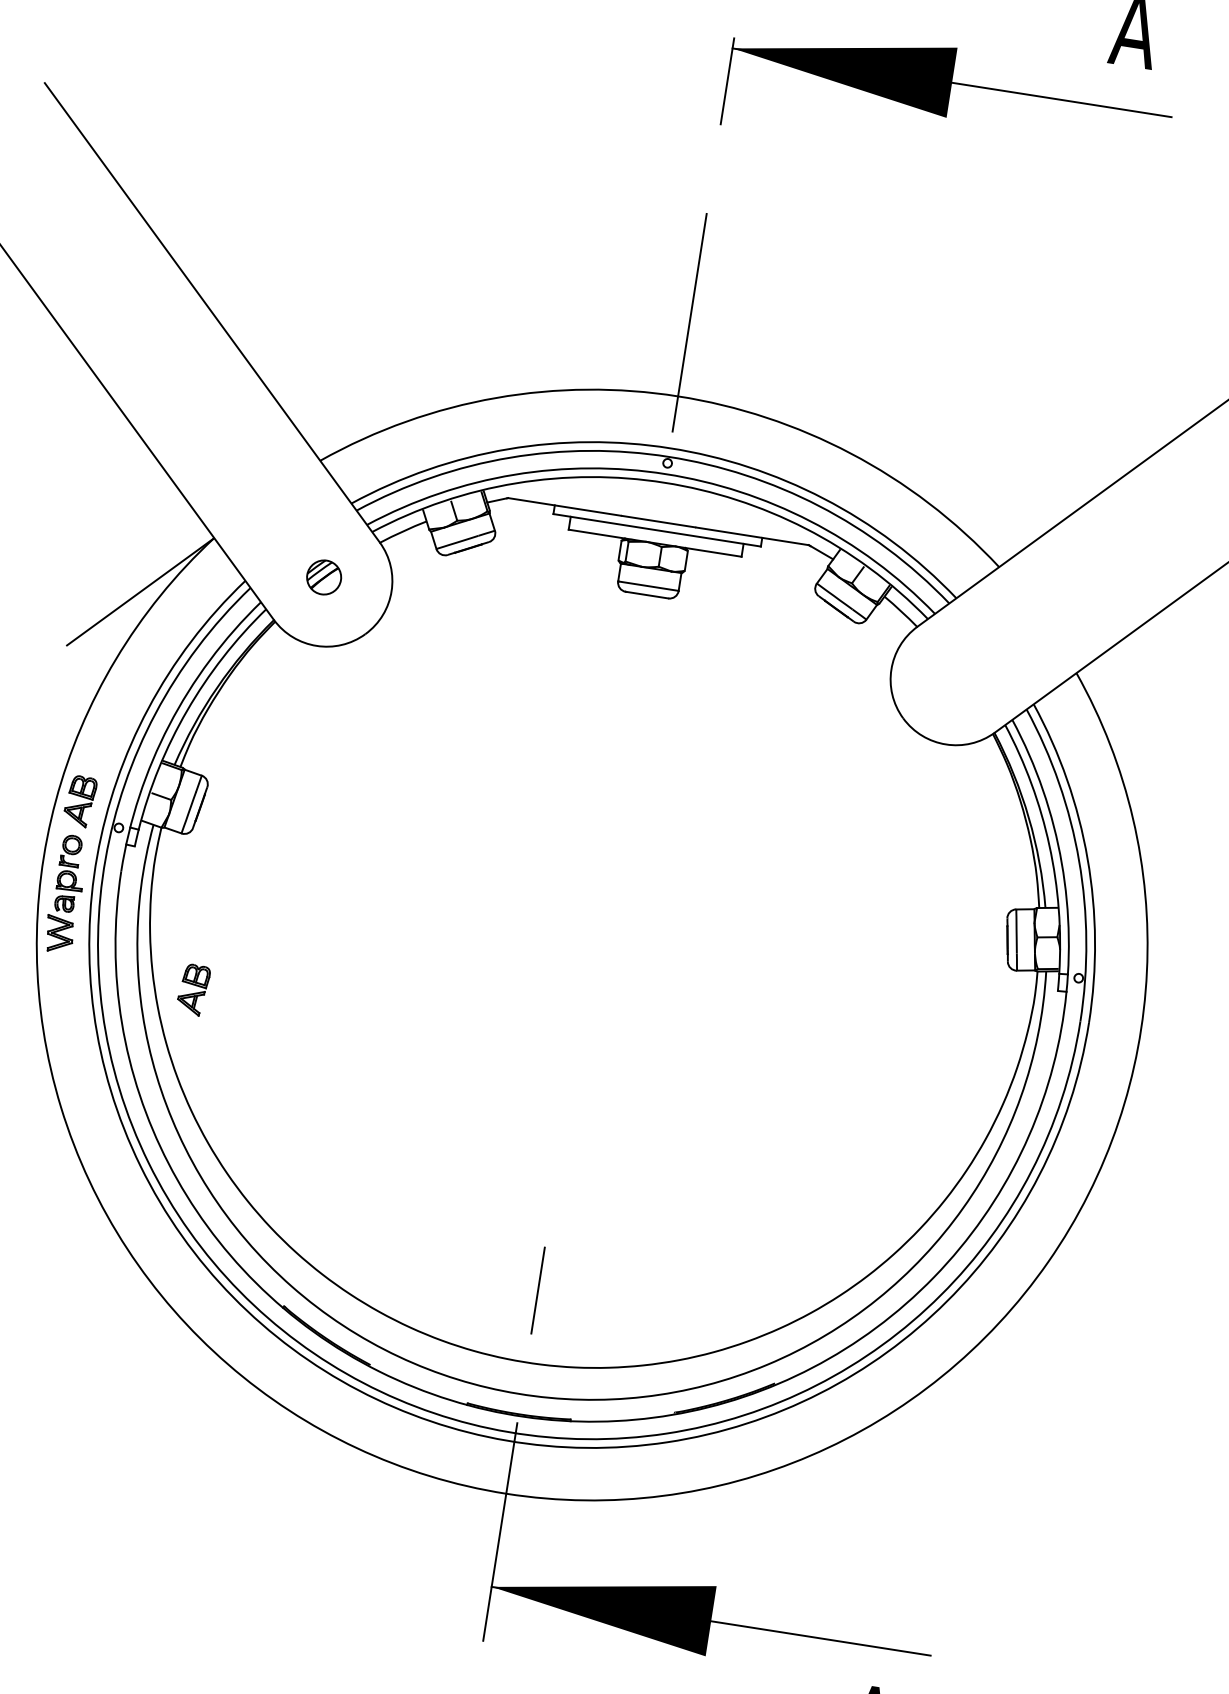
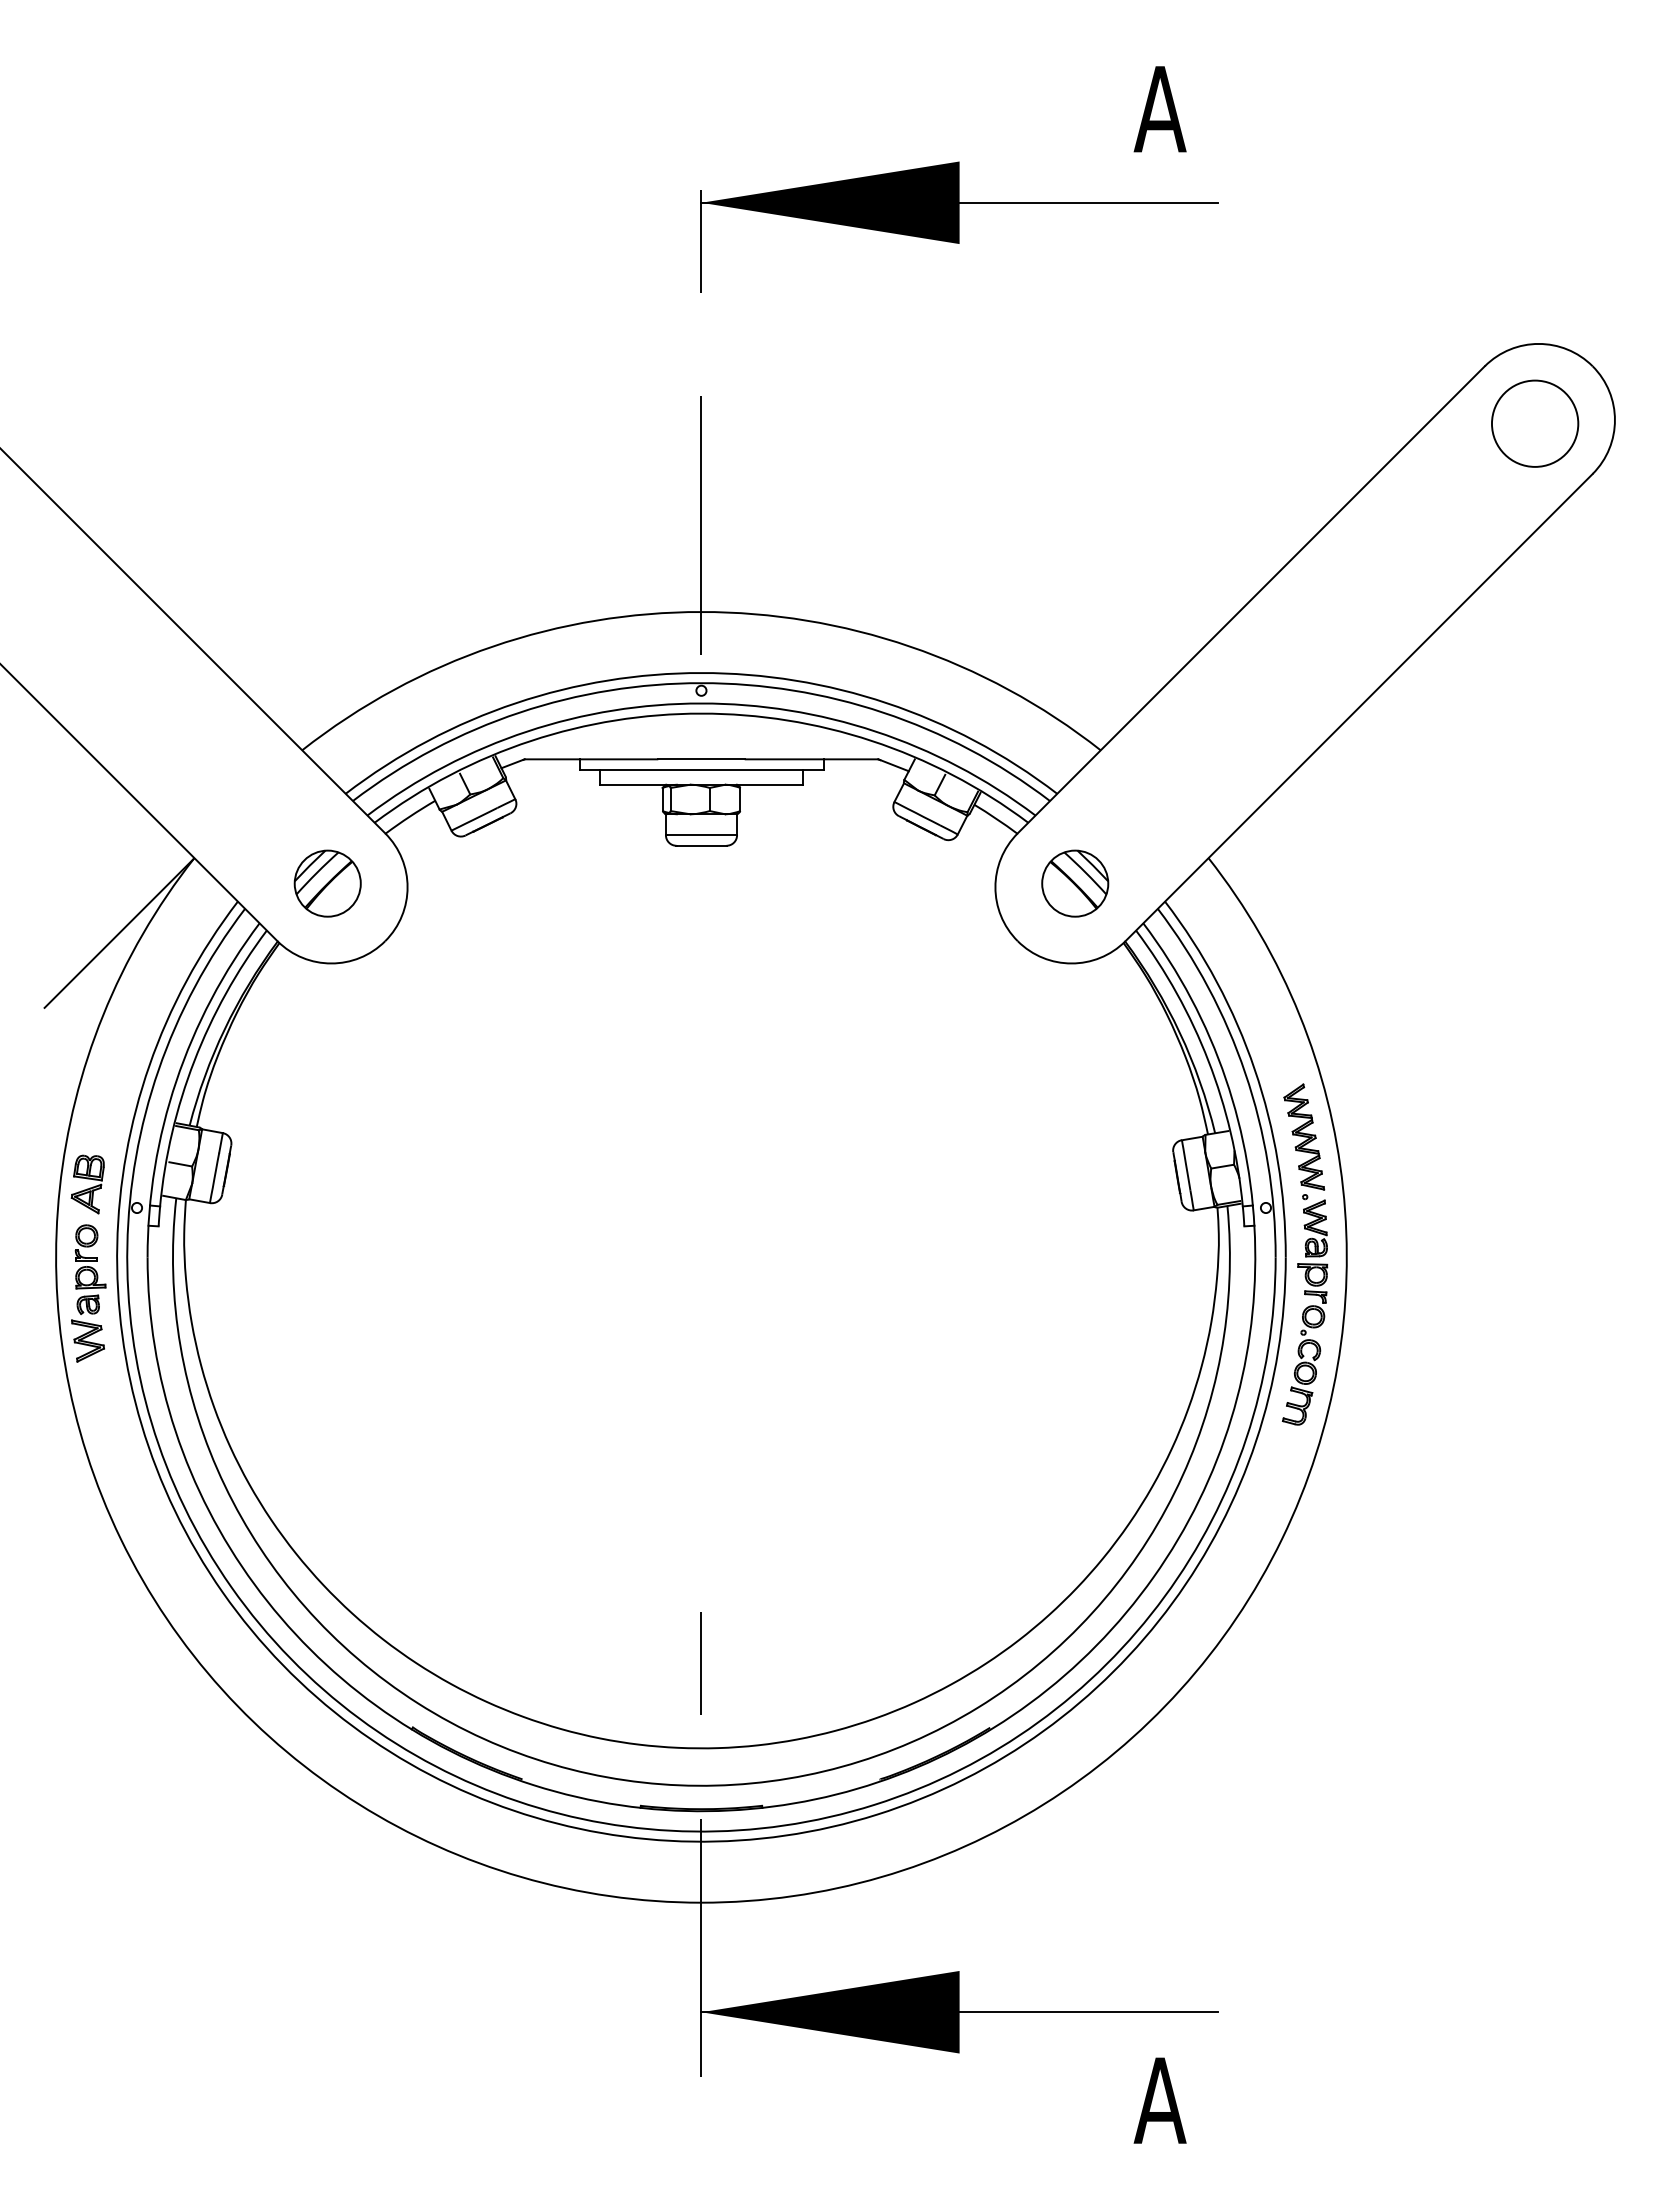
part: (324, 577) -> (327, 883), size x1.67
part: (960, 676) -> (1075, 883), added
part: (193, 989) -> (251, 1380), removed
part: (1105, 1022) -> (1304, 1254), added

